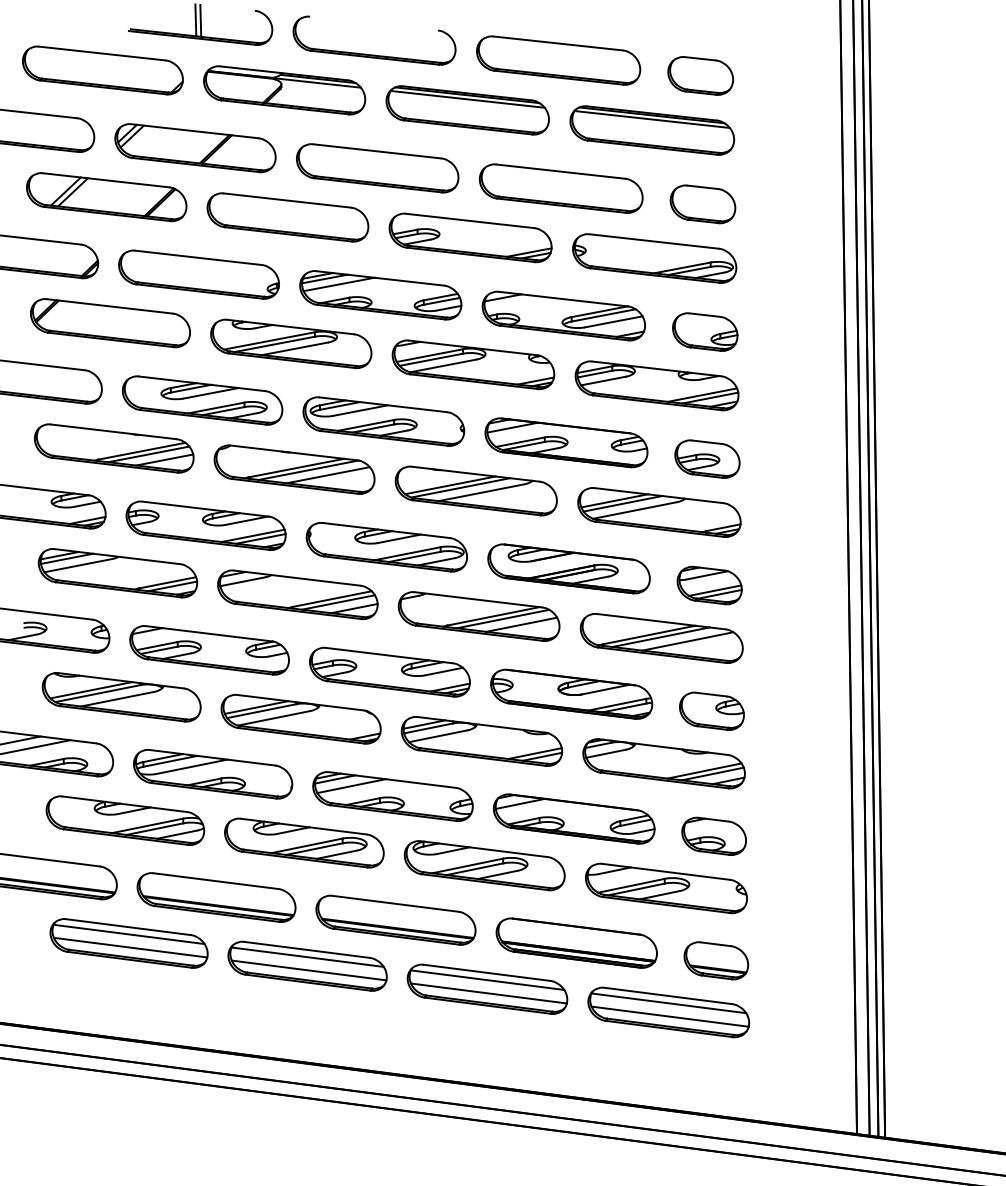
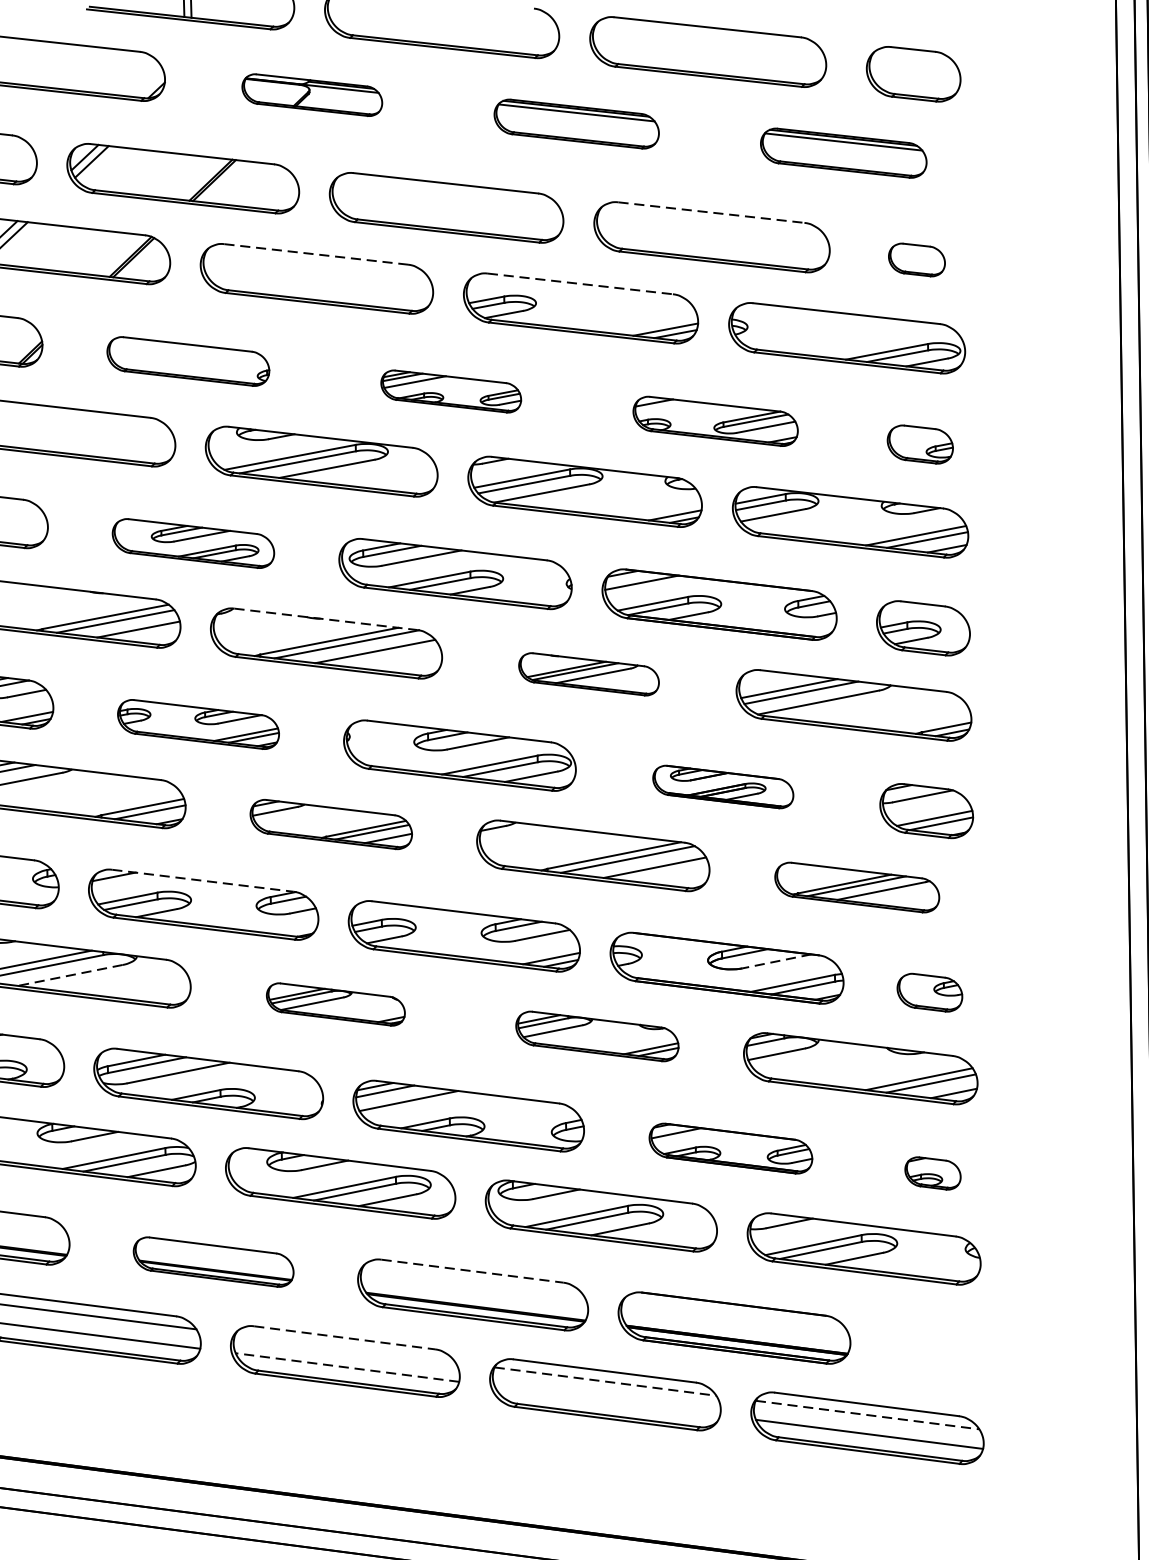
part: (284, 90) -> (311, 95), size x0.6
part: (467, 110) -> (576, 124), size x0.7
part: (652, 130) -> (843, 153), size x0.7
line: (560, 171) -> (710, 212), solid -> dashed
line: (287, 200) -> (316, 254), solid -> dashed
part: (702, 204) -> (916, 260), size x0.6
line: (470, 221) -> (580, 284), solid -> dashed
part: (198, 274) -> (187, 361), size x0.7
part: (380, 295) -> (450, 391), size x0.6
part: (563, 315) -> (715, 420), size x0.7
part: (705, 331) -> (920, 443), size x0.7
part: (202, 400) -> (193, 543), size x0.7
line: (294, 452) -> (326, 618), solid -> dashed
part: (475, 490) -> (588, 673), size x0.6
part: (205, 525) -> (197, 724), size x0.7
part: (568, 568) -> (722, 786), size x0.6
part: (297, 594) -> (330, 823), size x0.7
line: (209, 633) -> (203, 880), solid -> dashed
part: (661, 638) -> (856, 887), size x0.7
line: (605, 689) -> (776, 961), solid -> dashed
line: (117, 699) -> (70, 975), solid -> dashed
part: (711, 710) -> (929, 991), size x0.7
part: (300, 719) -> (335, 1004), size x0.6
part: (481, 741) -> (596, 1036), size x0.7
part: (574, 818) -> (731, 1147), size x0.7
part: (713, 835) -> (932, 1172), size x0.6
part: (216, 897) -> (213, 1262), size x0.7
line: (396, 903) -> (473, 1270), solid -> dashed
line: (307, 949) -> (345, 1337), solid -> dashed
line: (307, 956) -> (345, 1347), removed
part: (716, 960) -> (936, 1353), removed
line: (309, 970) -> (348, 1367), solid -> dashed
line: (488, 980) -> (606, 1382), solid -> dashed
line: (488, 993) -> (606, 1400), removed
line: (668, 1003) -> (867, 1415), solid -> dashed

